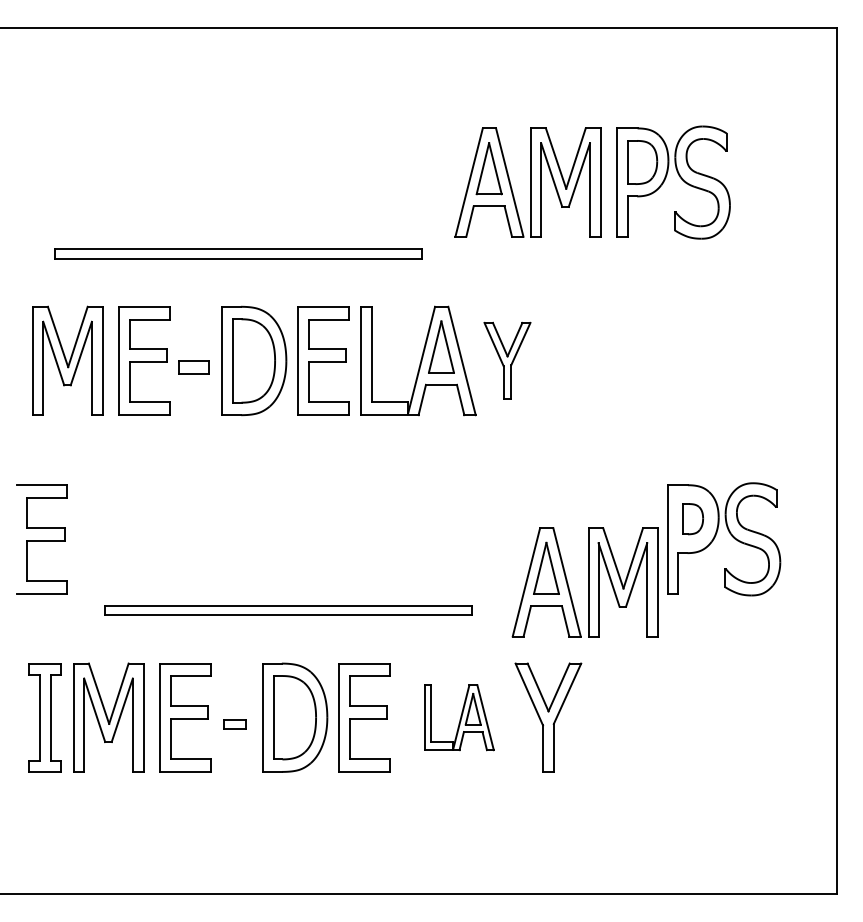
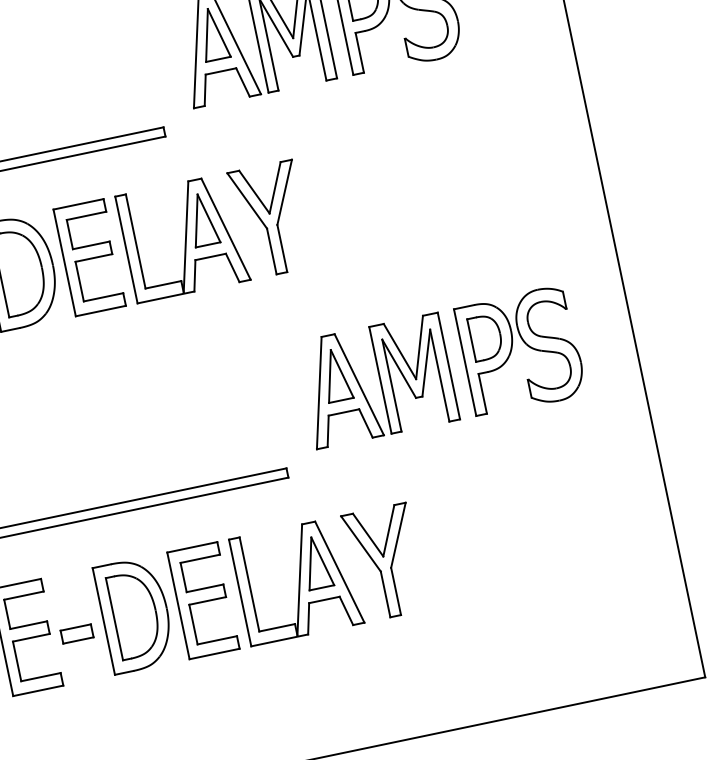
part: (507, 360) -> (270, 219), size x1.43
part: (692, 518) -> (485, 336), size x1.43
part: (584, 582) -> (376, 381), moved
part: (459, 717) -> (296, 580), size x1.67
part: (234, 724) -> (76, 634), size x1.43

